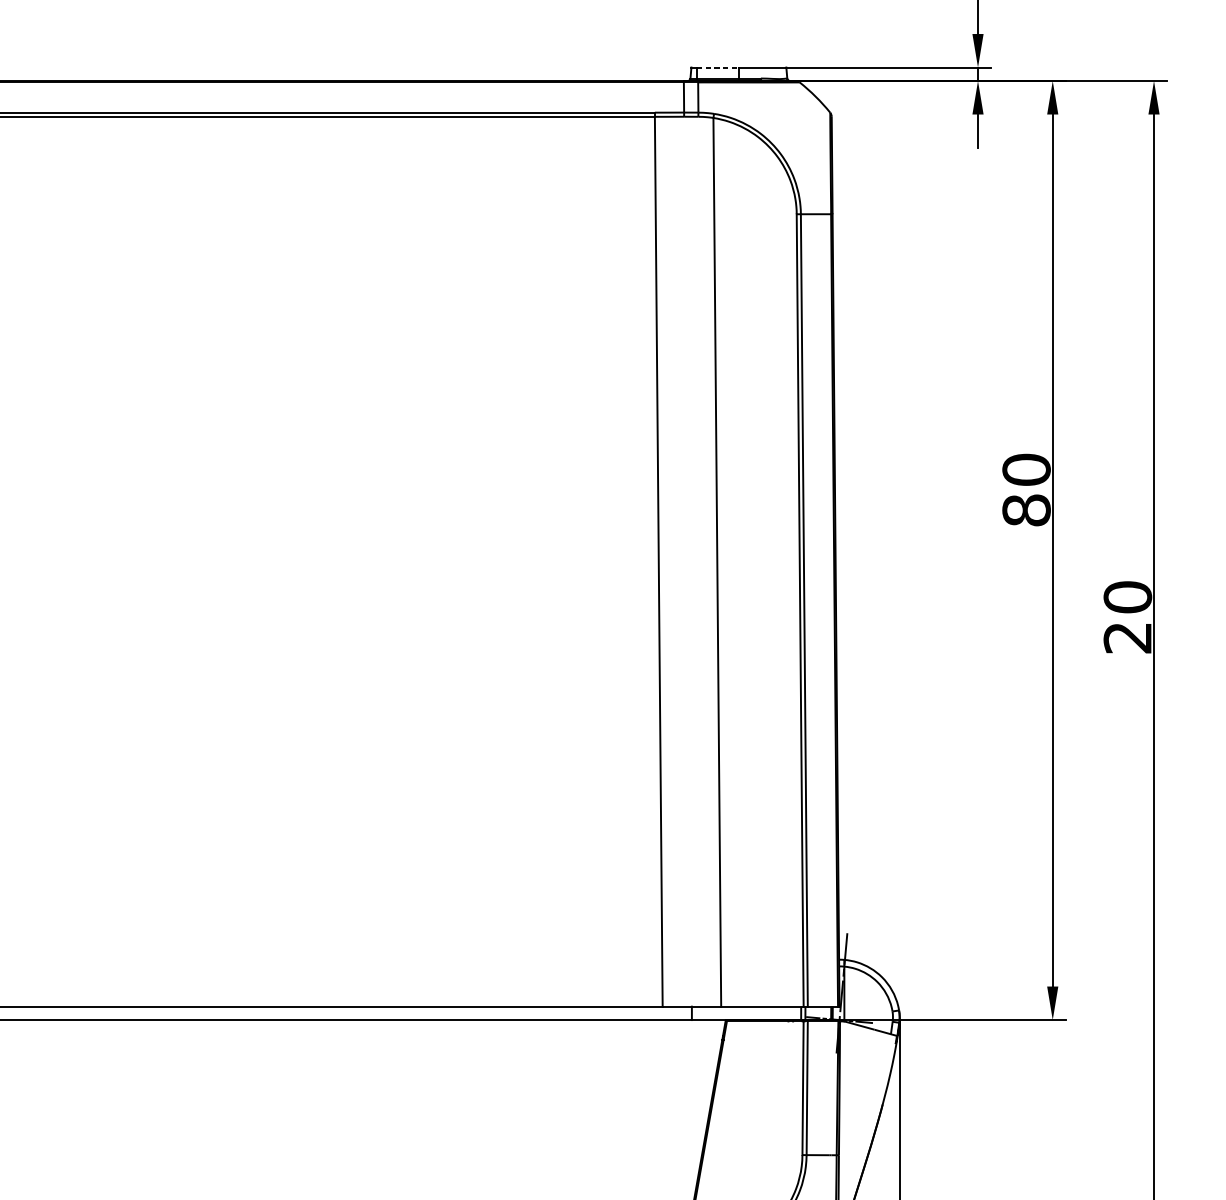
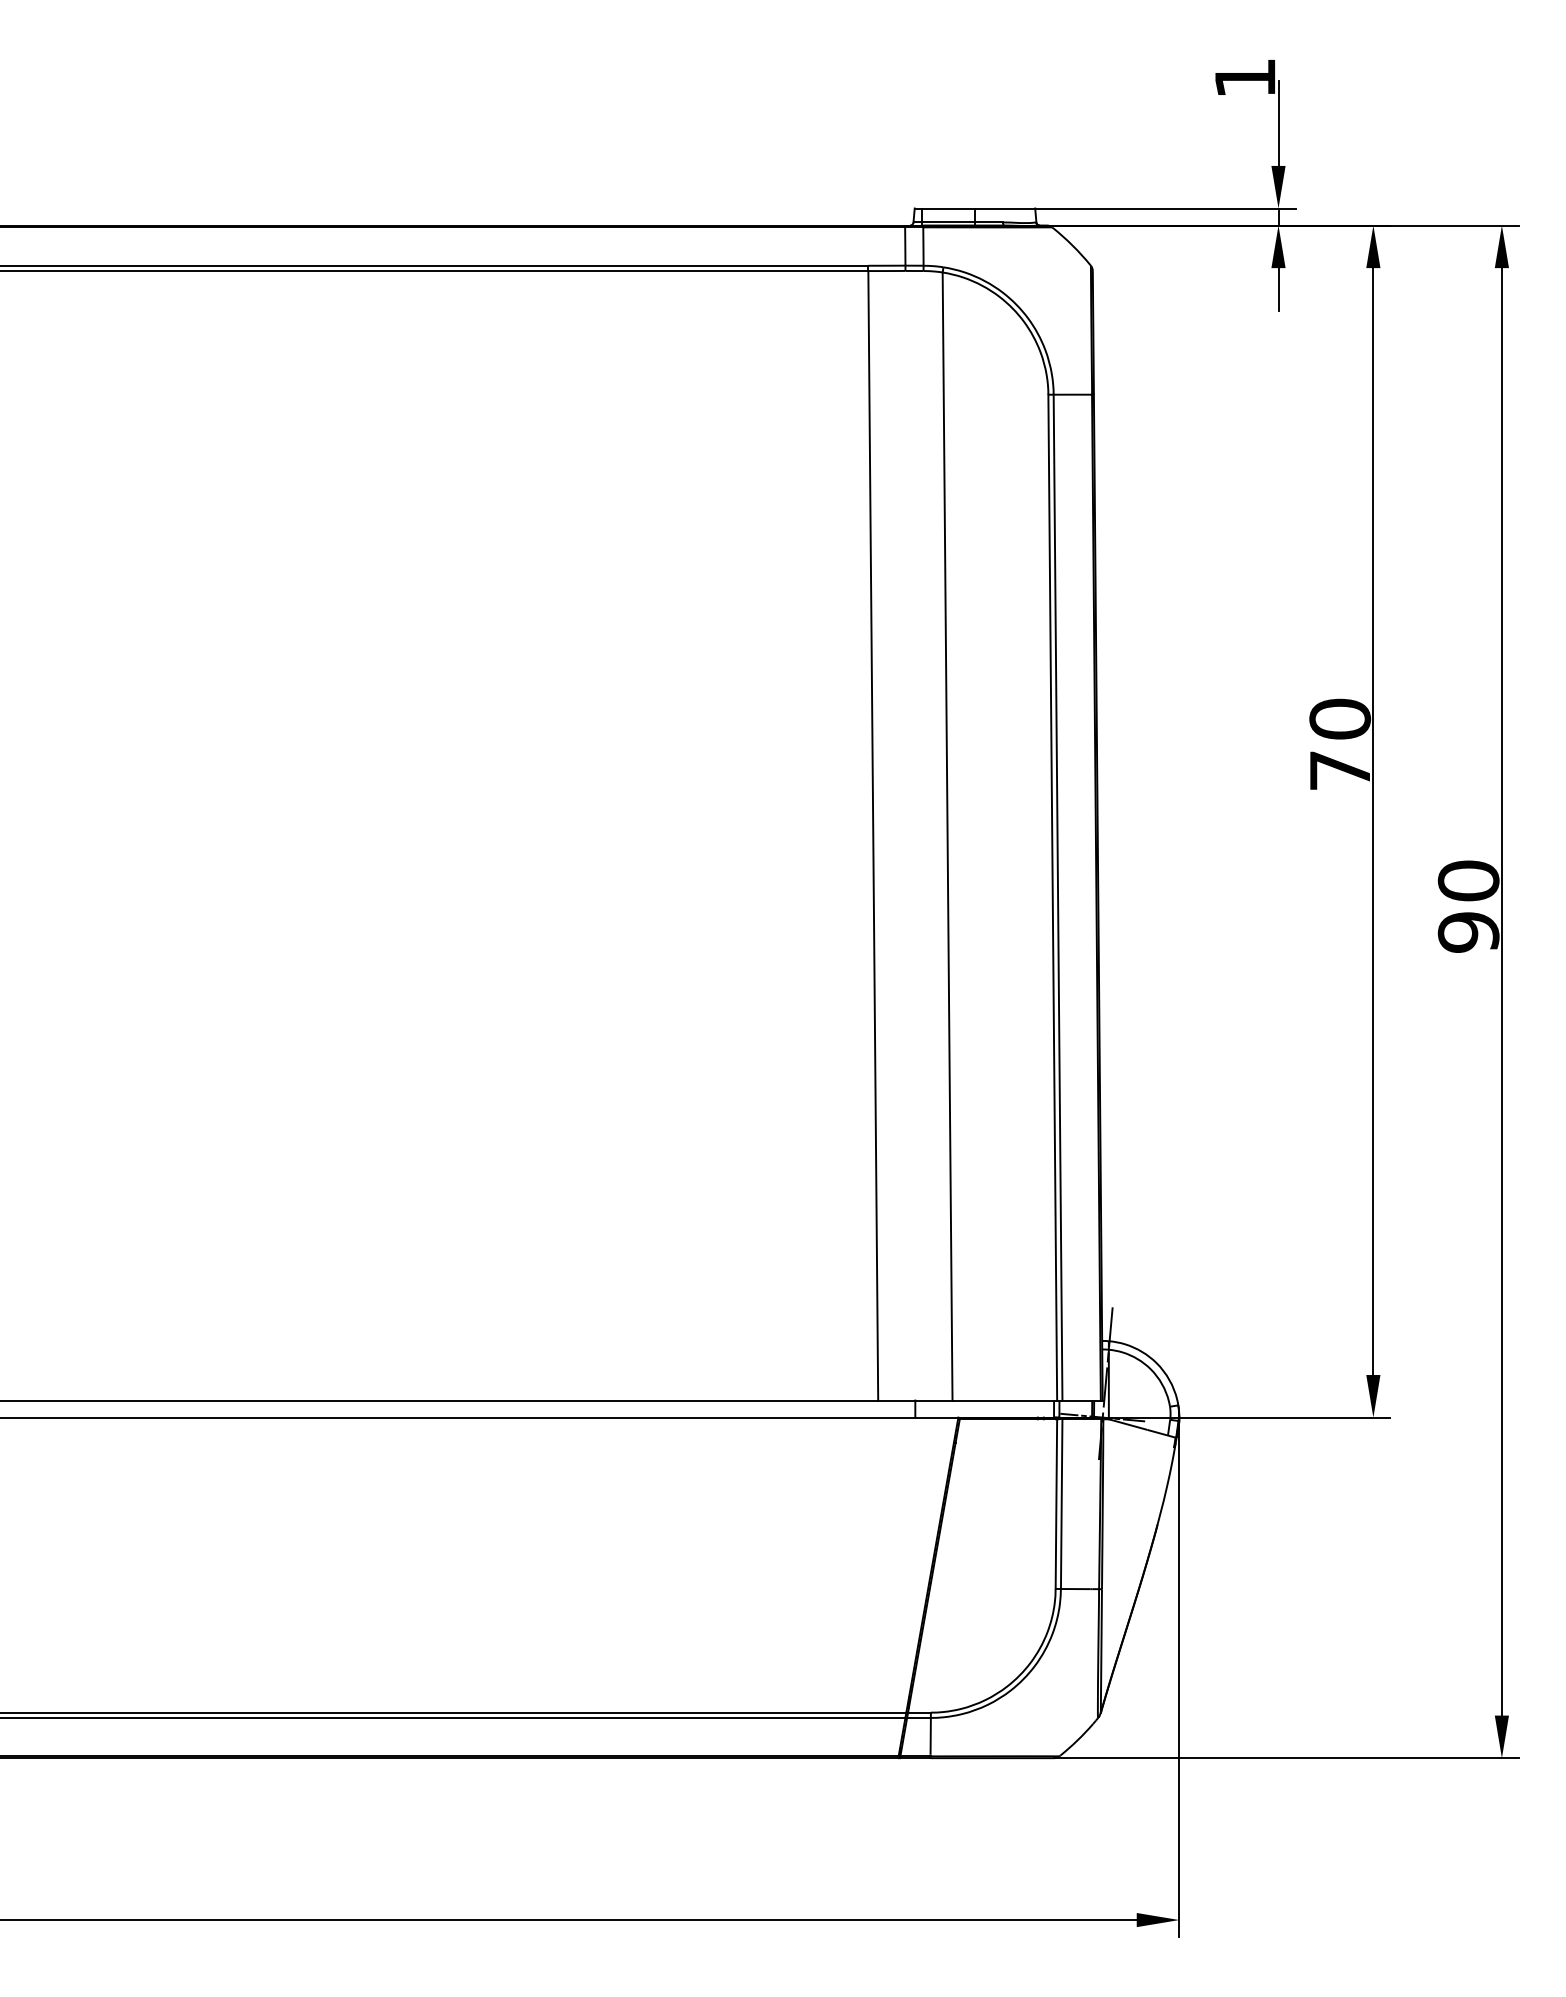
line: (718, 67) -> (948, 208), dashed -> solid
text: (1026, 510) -> (1340, 770), 80 -> 70
text: (1127, 637) -> (1468, 932), 20 -> 90

